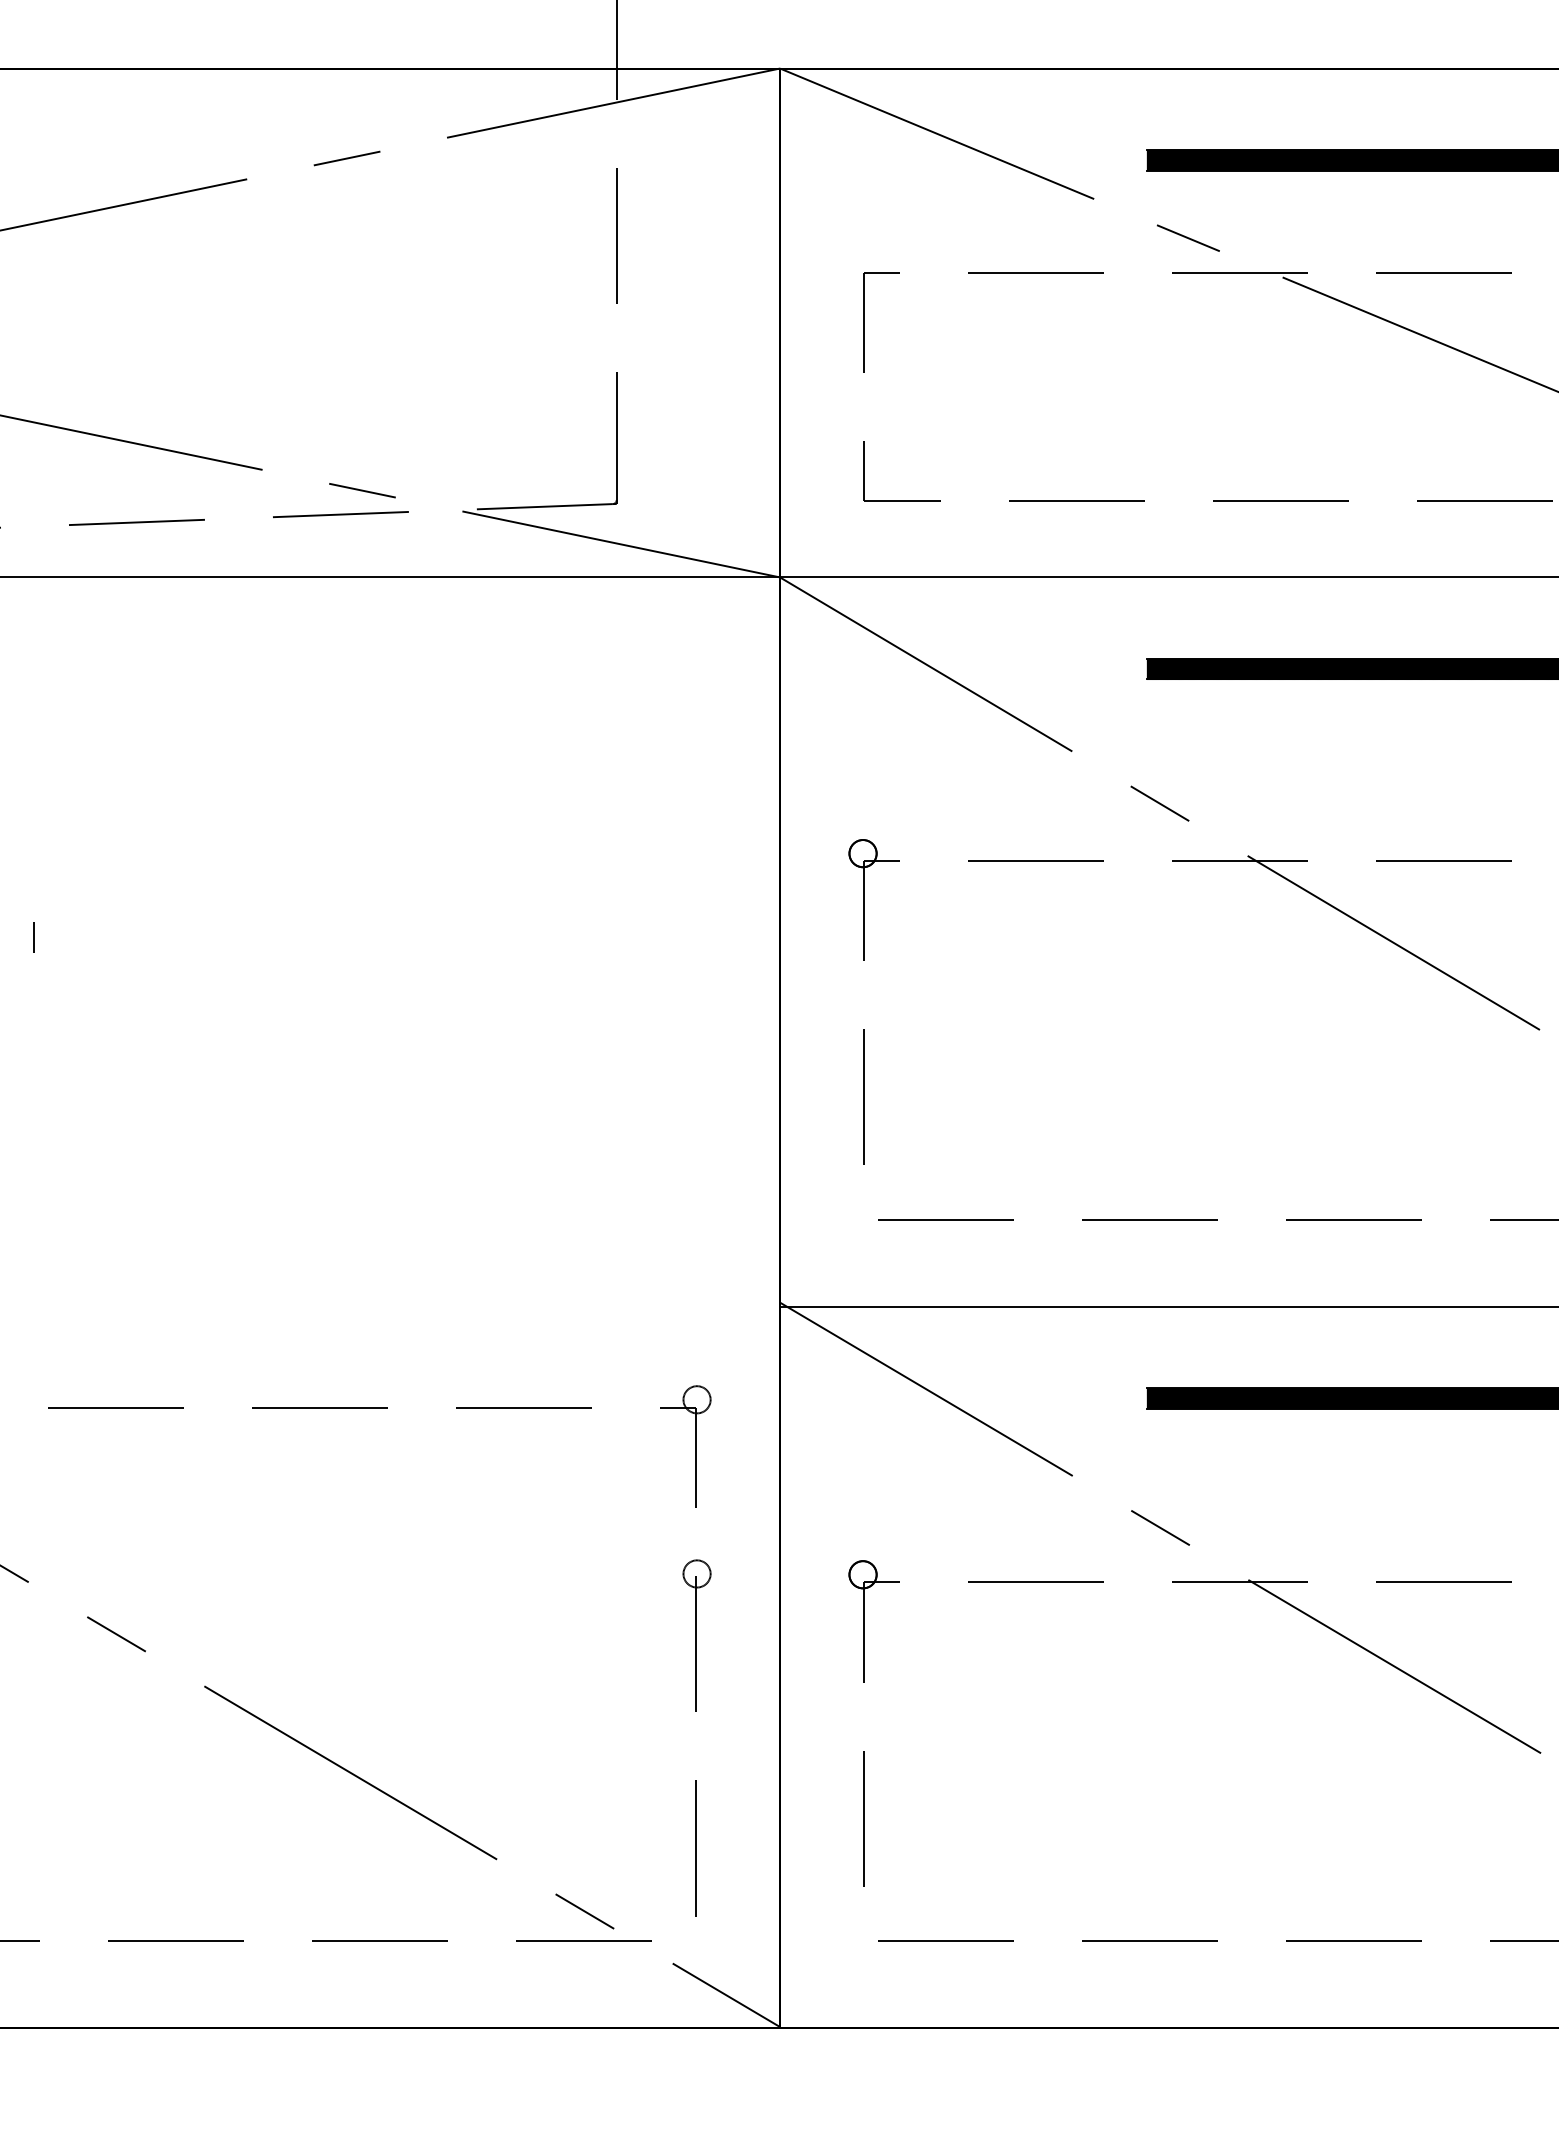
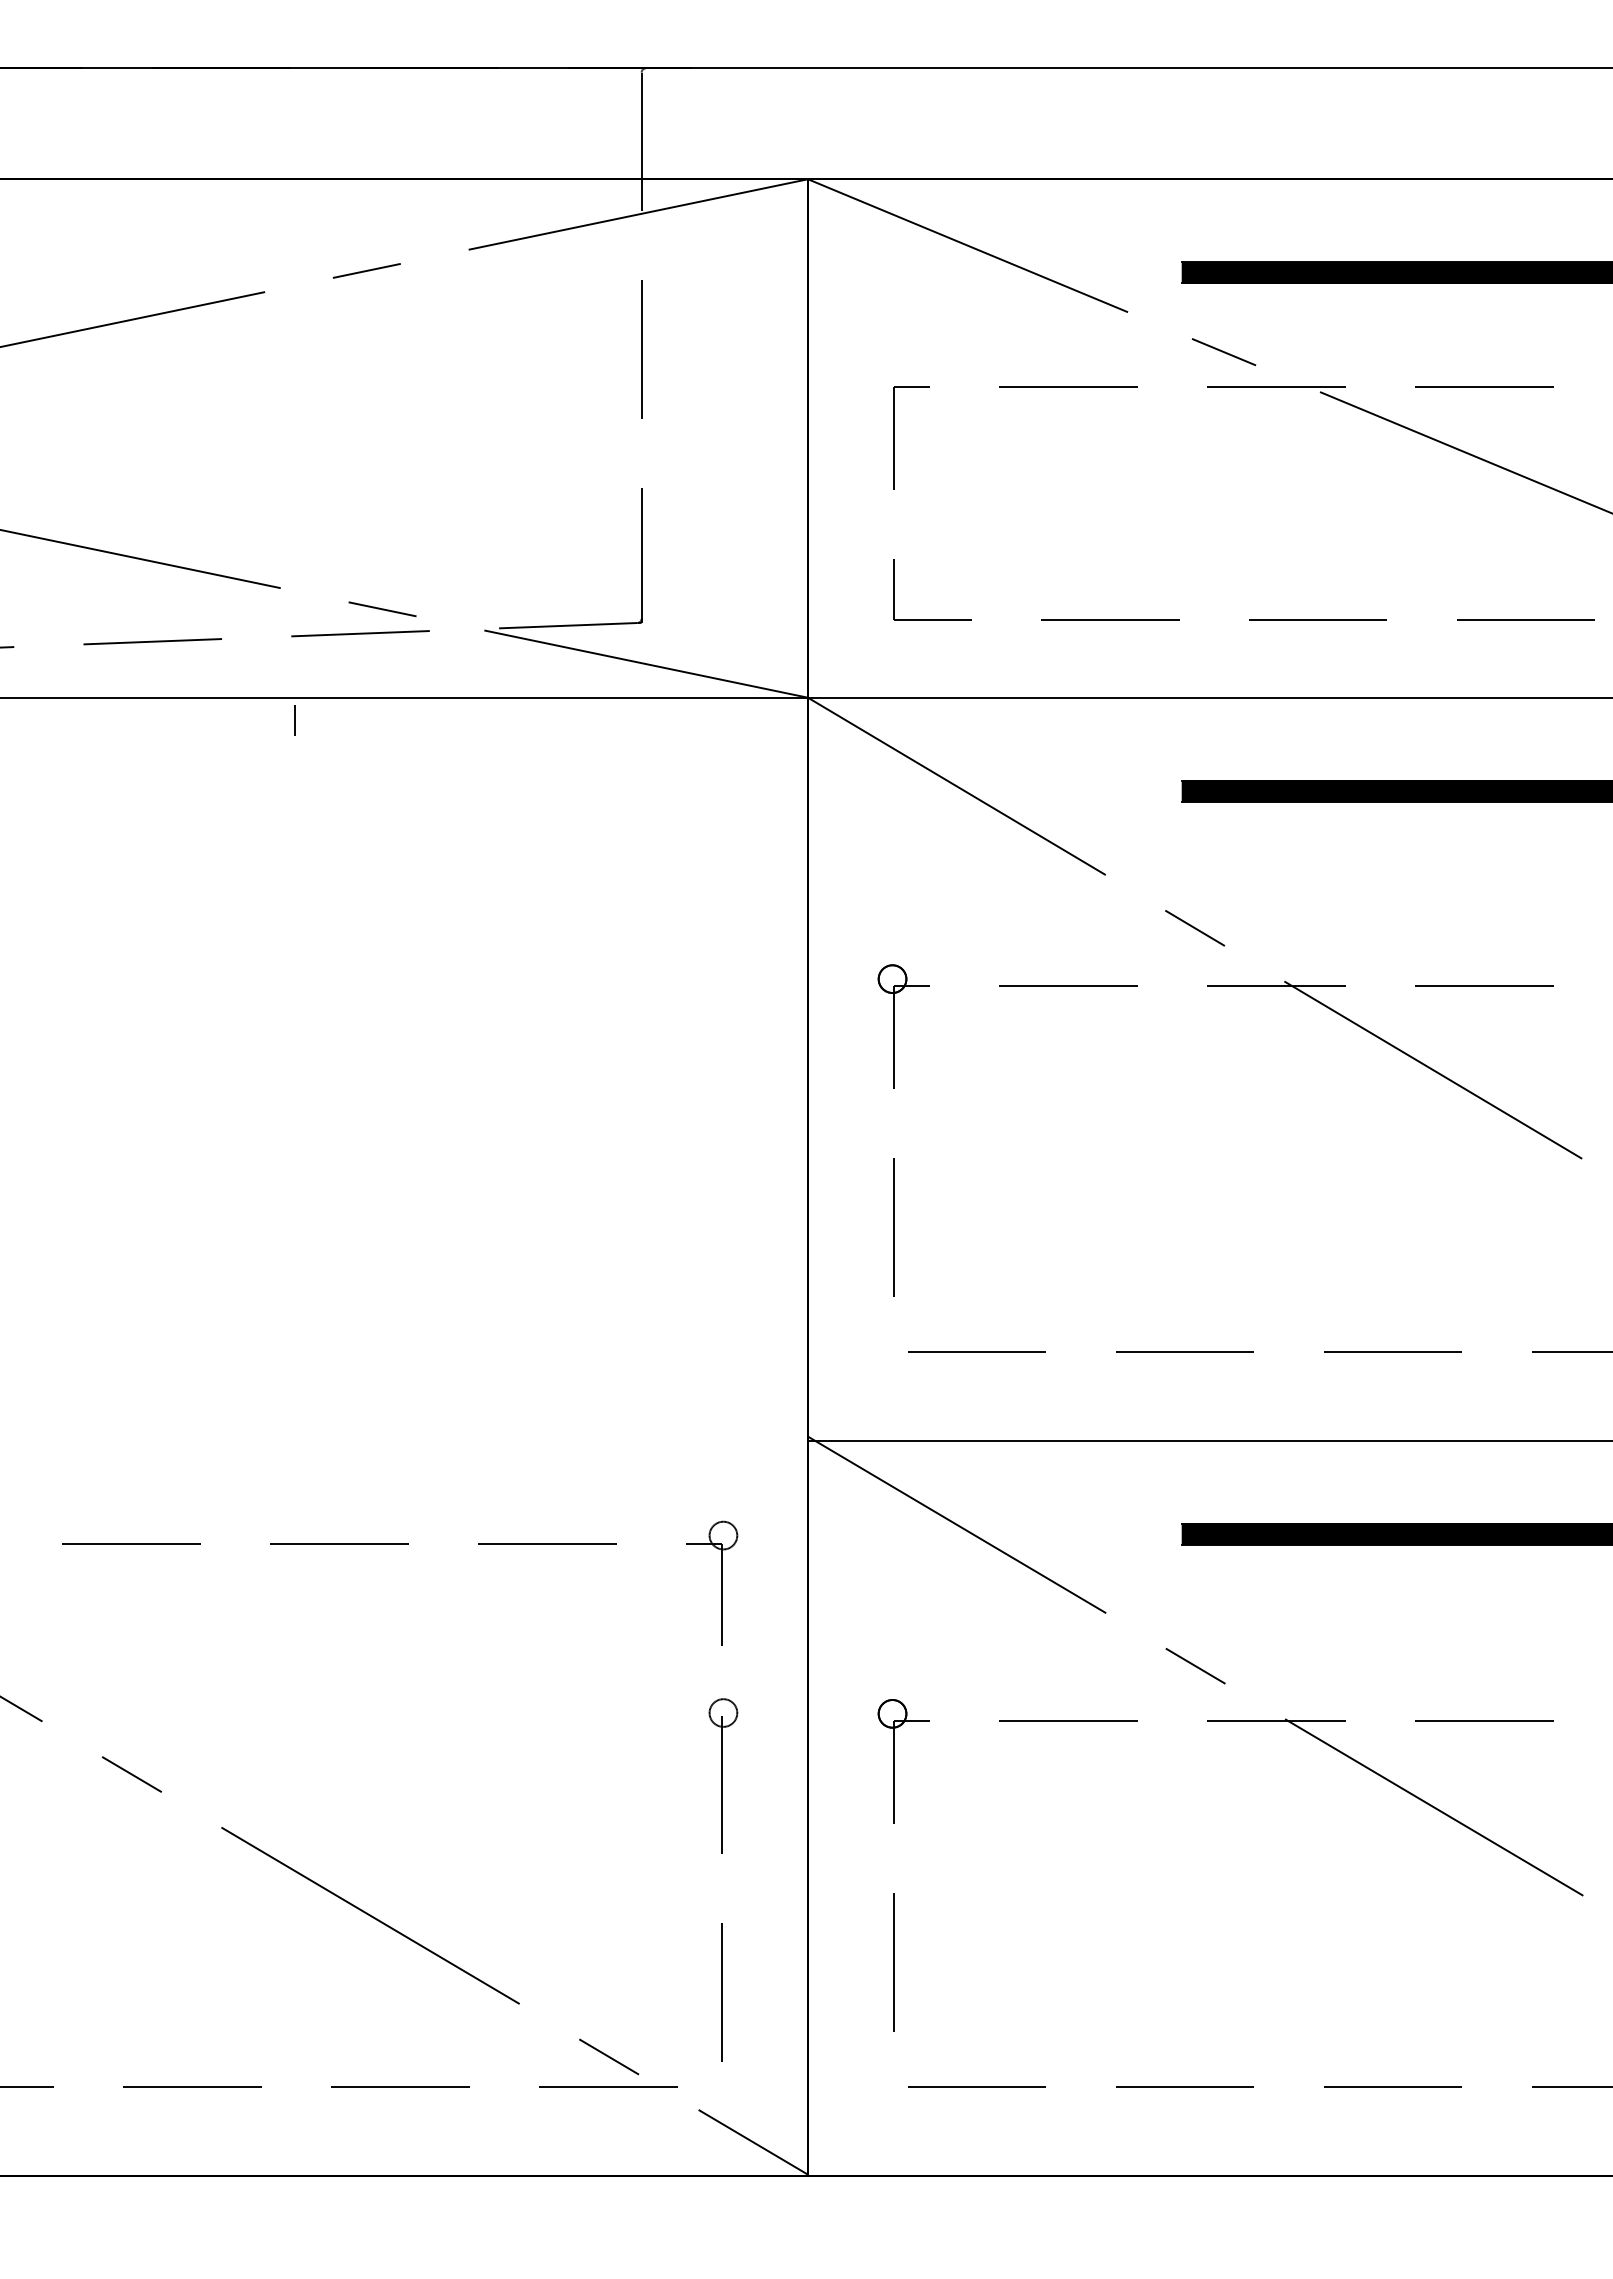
line: (33, 937) -> (294, 720), moved

